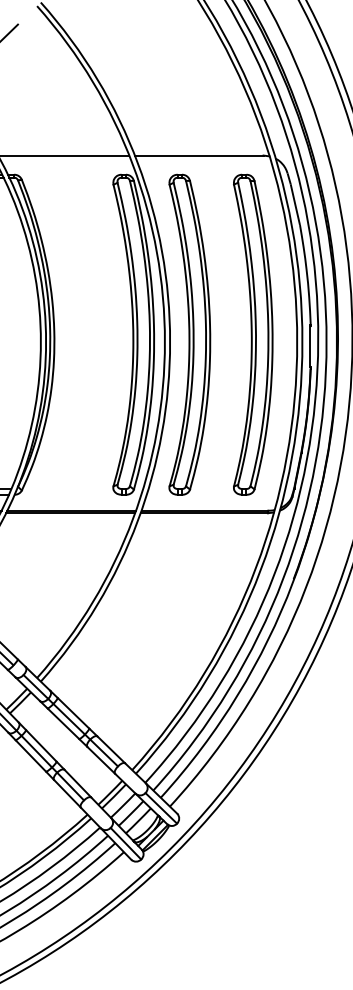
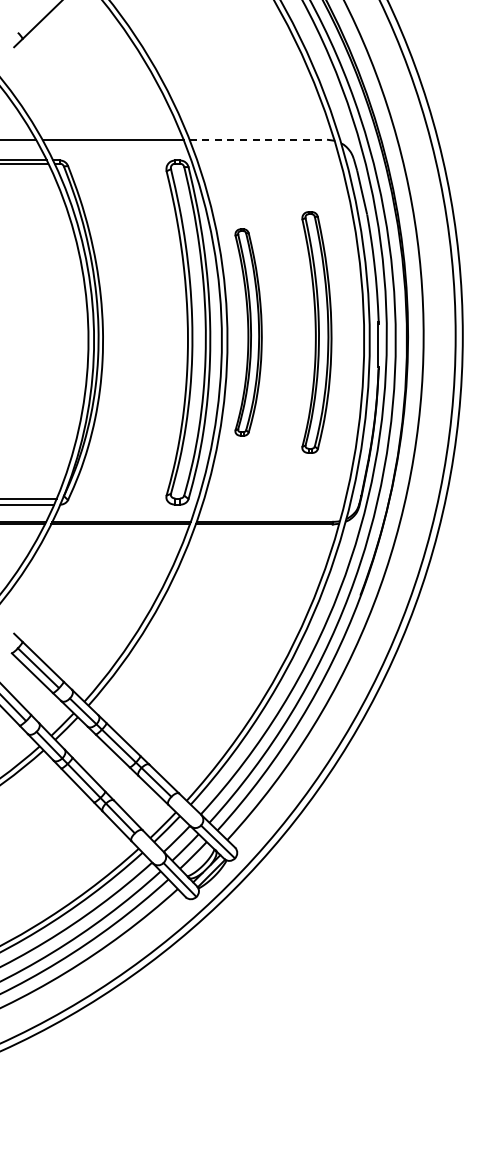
line: (199, 155) -> (259, 139), solid -> dashed
part: (189, 334) -> (248, 332), size x0.6
part: (252, 334) -> (316, 332), size x0.7

